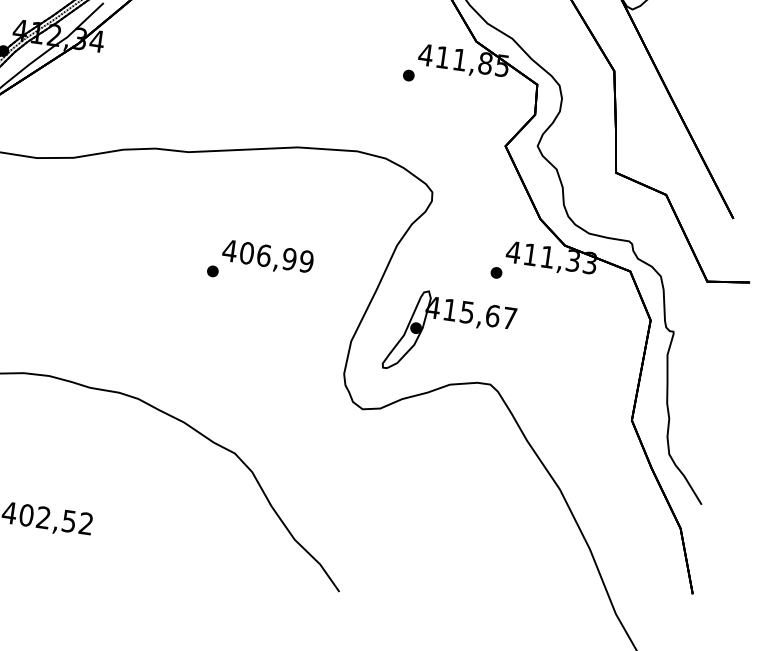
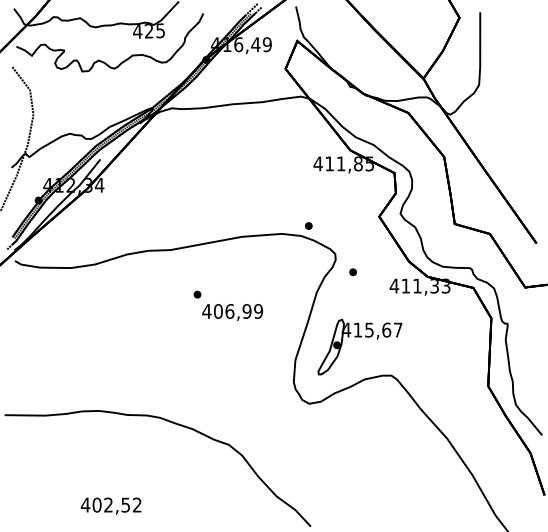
part: (408, 74) -> (308, 225), moved
part: (212, 271) -> (197, 294), moved
part: (495, 273) -> (352, 272), moved

